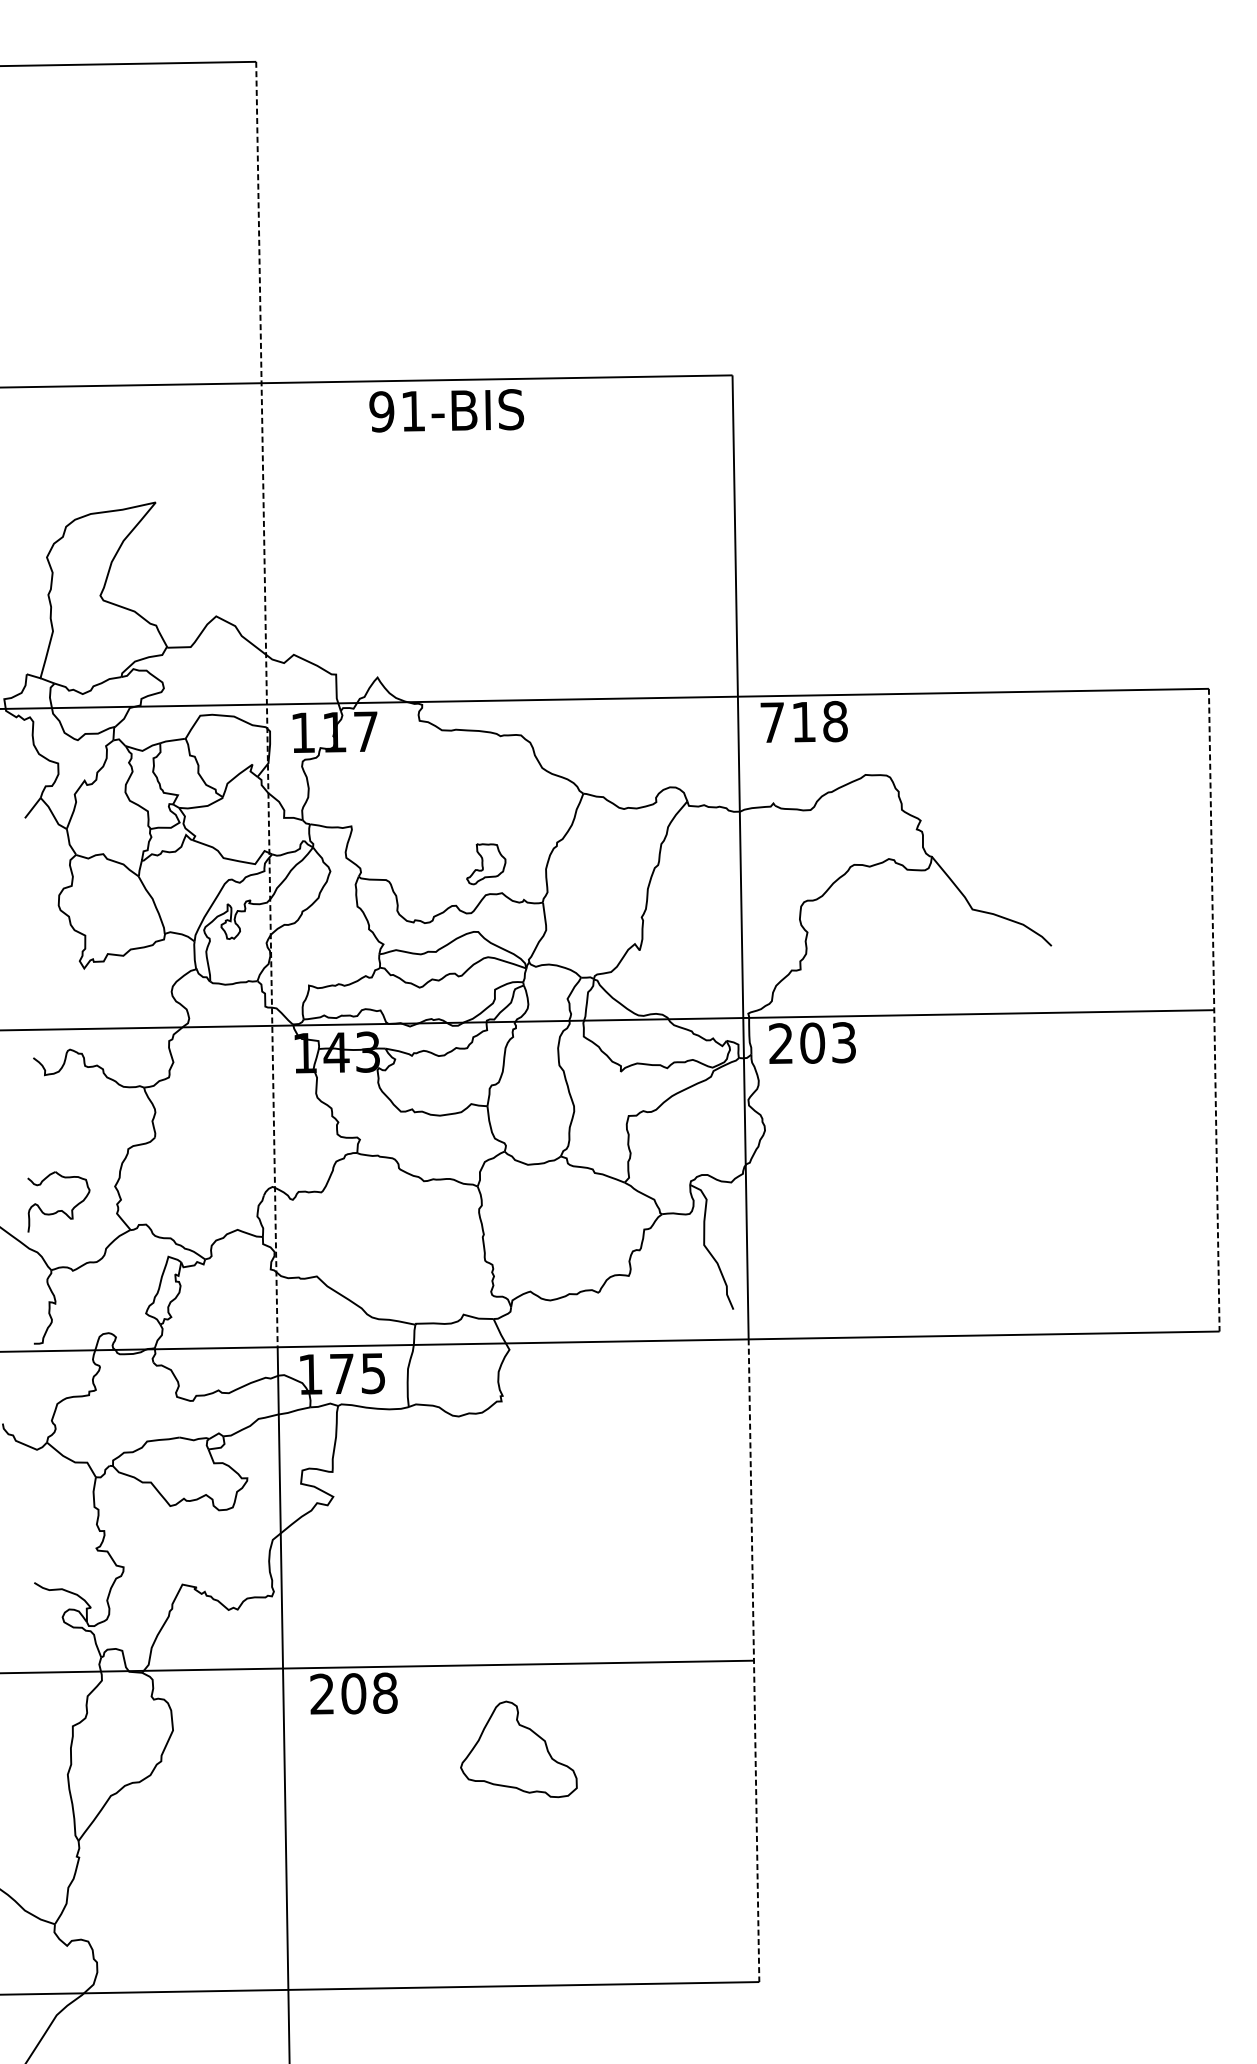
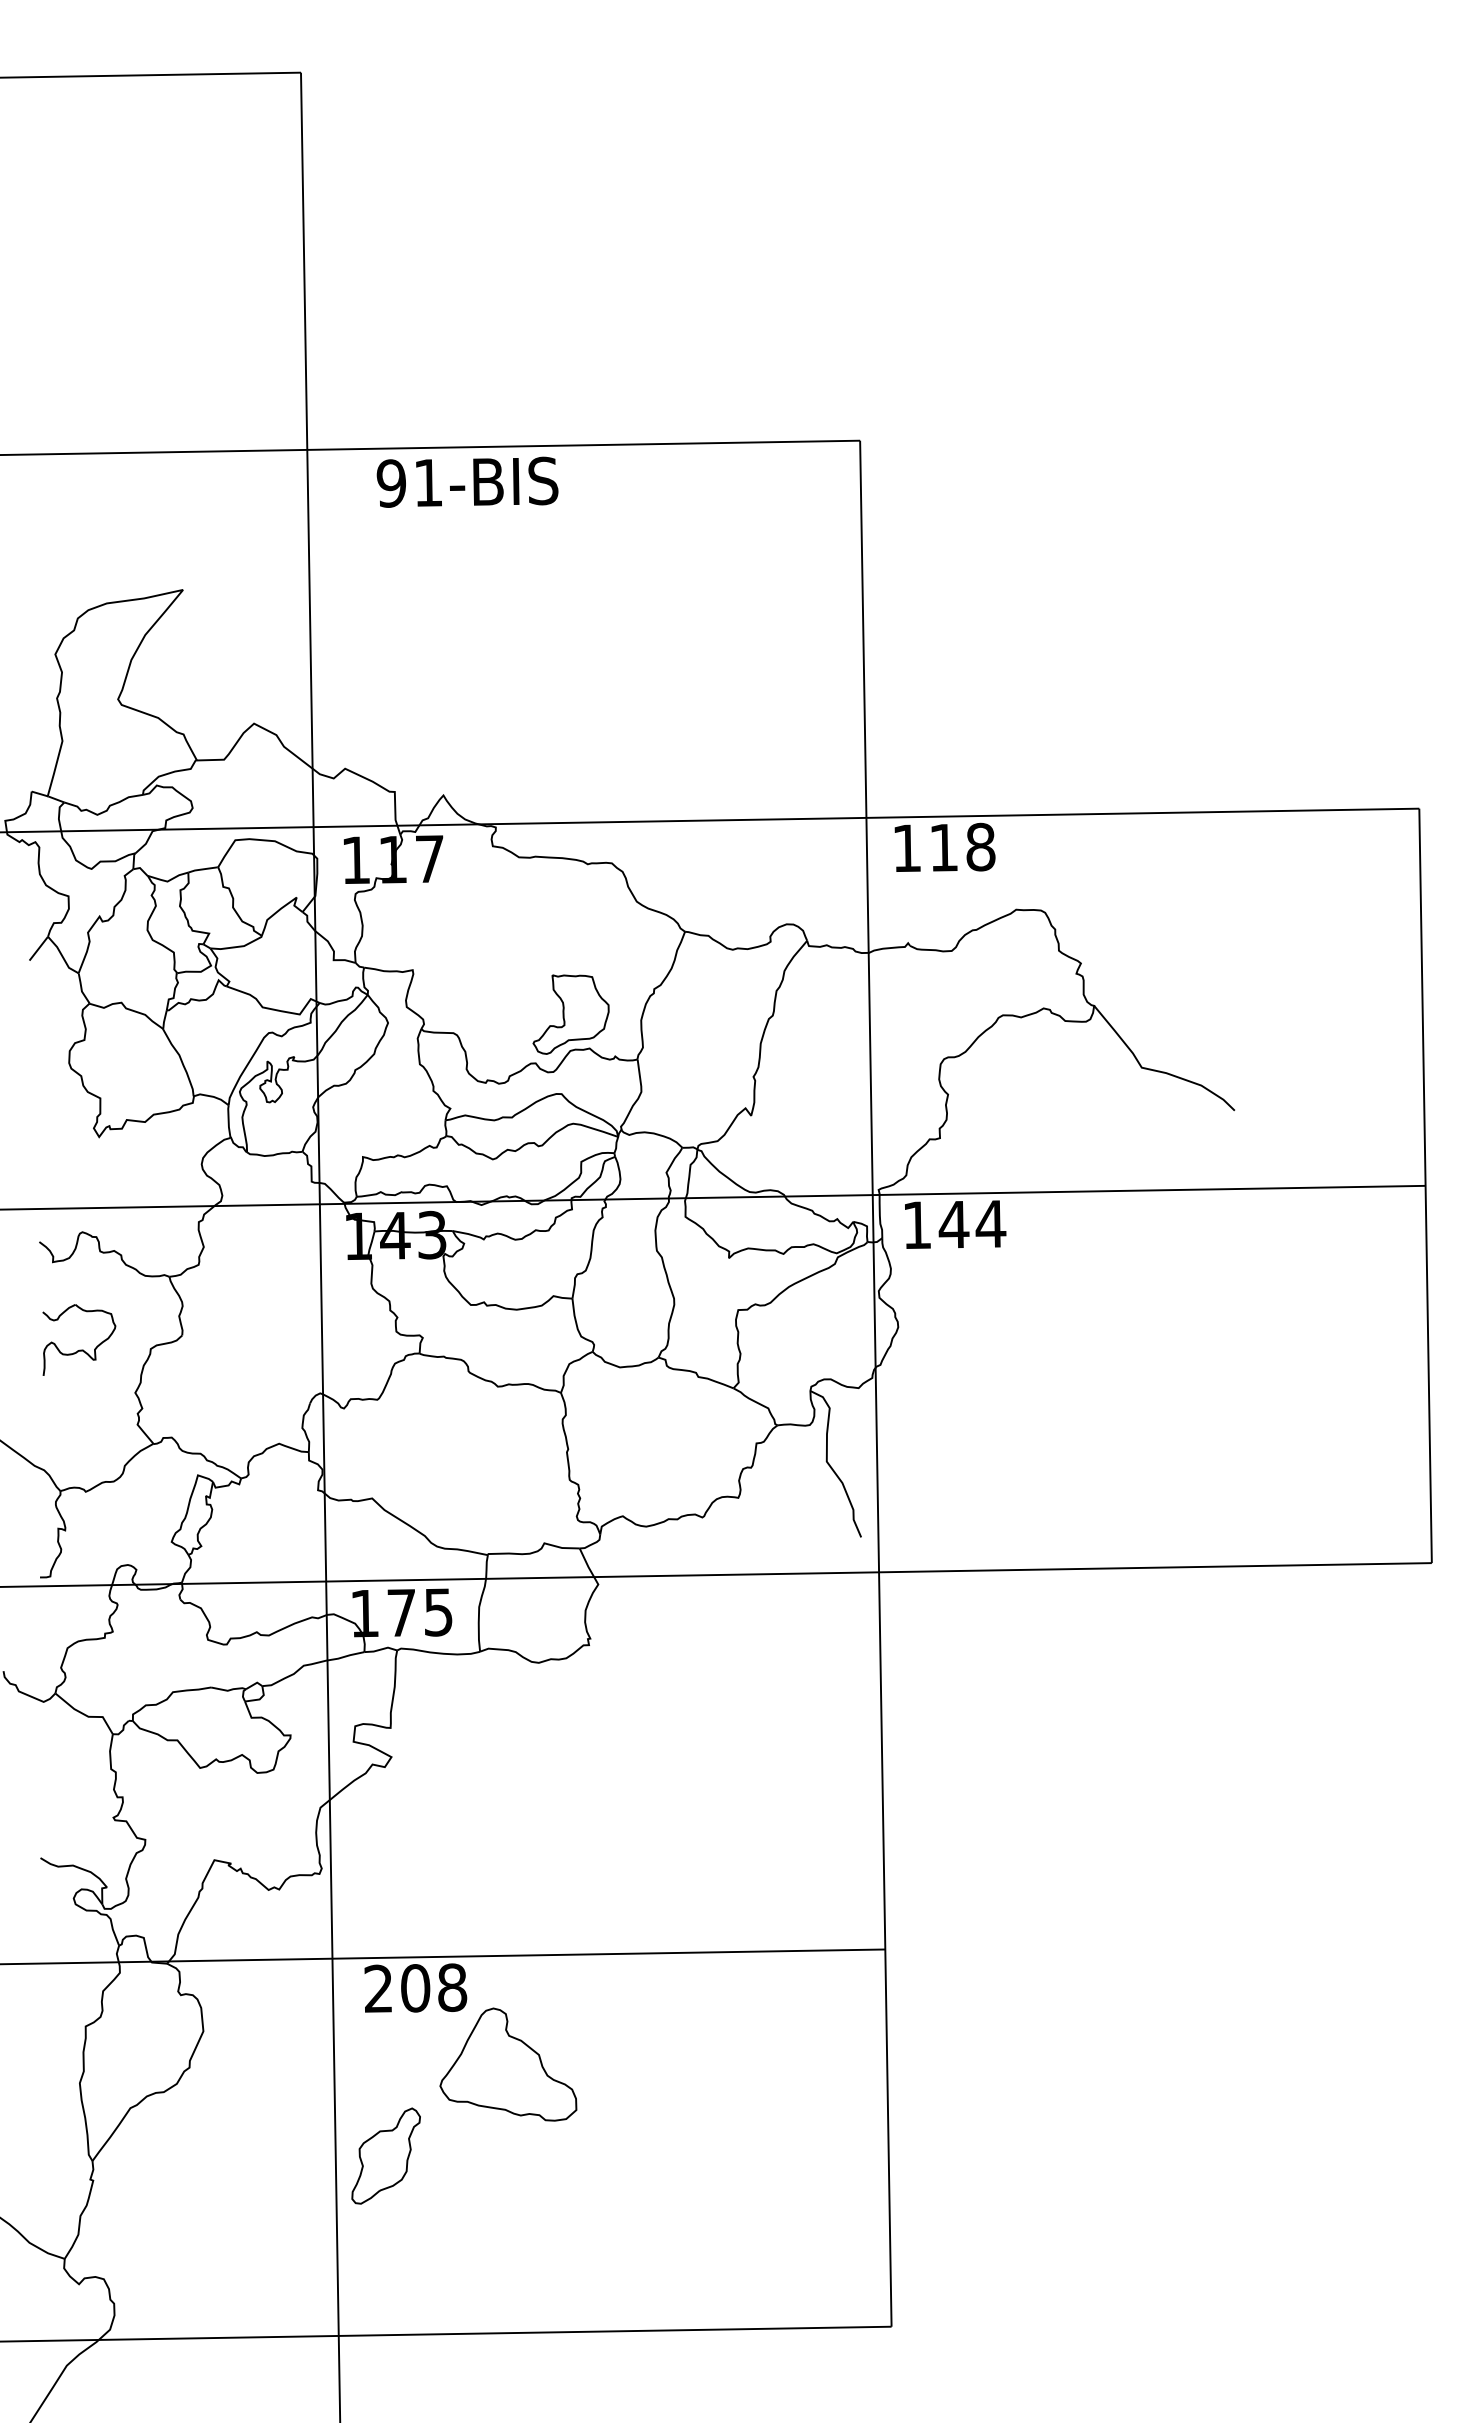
text: (446, 410) -> (467, 481), moved
line: (266, 704) -> (313, 827), dashed -> solid
text: (772, 721) -> (906, 847), 718 -> 118
part: (485, 864) -> (570, 1014), size x1.67
line: (1214, 1010) -> (1425, 1186), dashed -> solid
text: (812, 1042) -> (954, 1223), 203 -> 144
part: (59, 1210) -> (79, 1349), moved
line: (754, 1661) -> (885, 1950), dashed -> solid
part: (519, 1749) -> (508, 2064), moved
part: (328, 1836) -> (385, 2155), added

